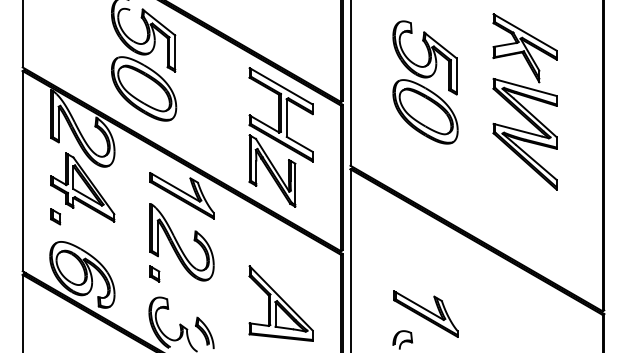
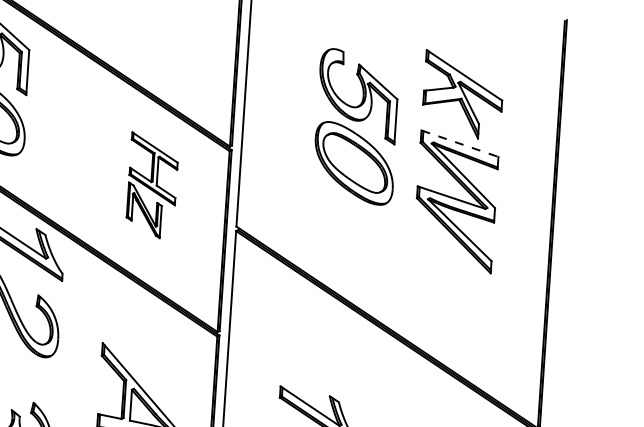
part: (425, 82) -> (356, 126), moved
line: (525, 87) -> (460, 143), solid -> dashed
part: (280, 137) -> (151, 185), size x0.6

